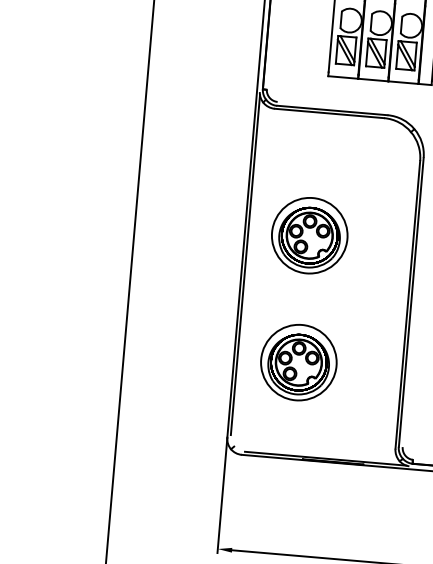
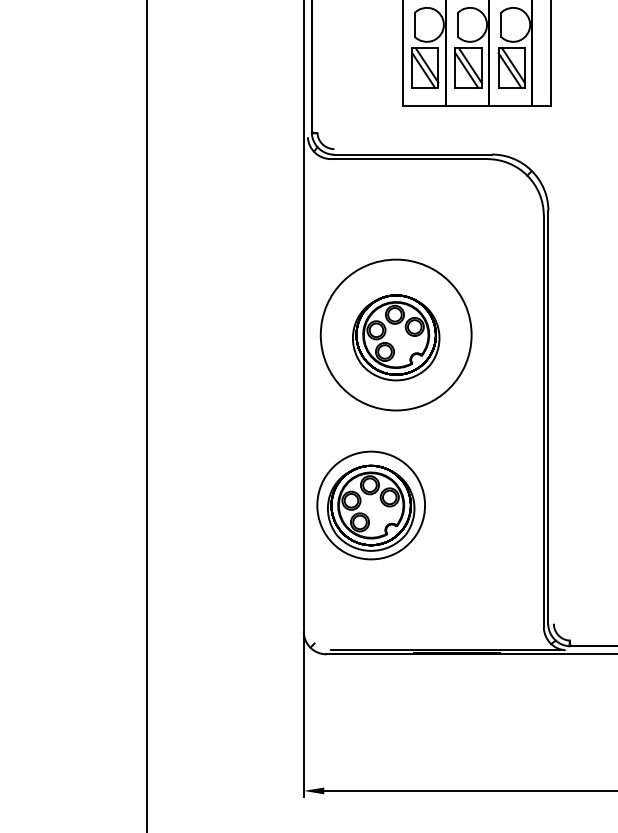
circle: (310, 235) -> (396, 334), size x1.4
line: (245, 265) -> (308, 384), removed
part: (298, 362) -> (370, 505), moved

